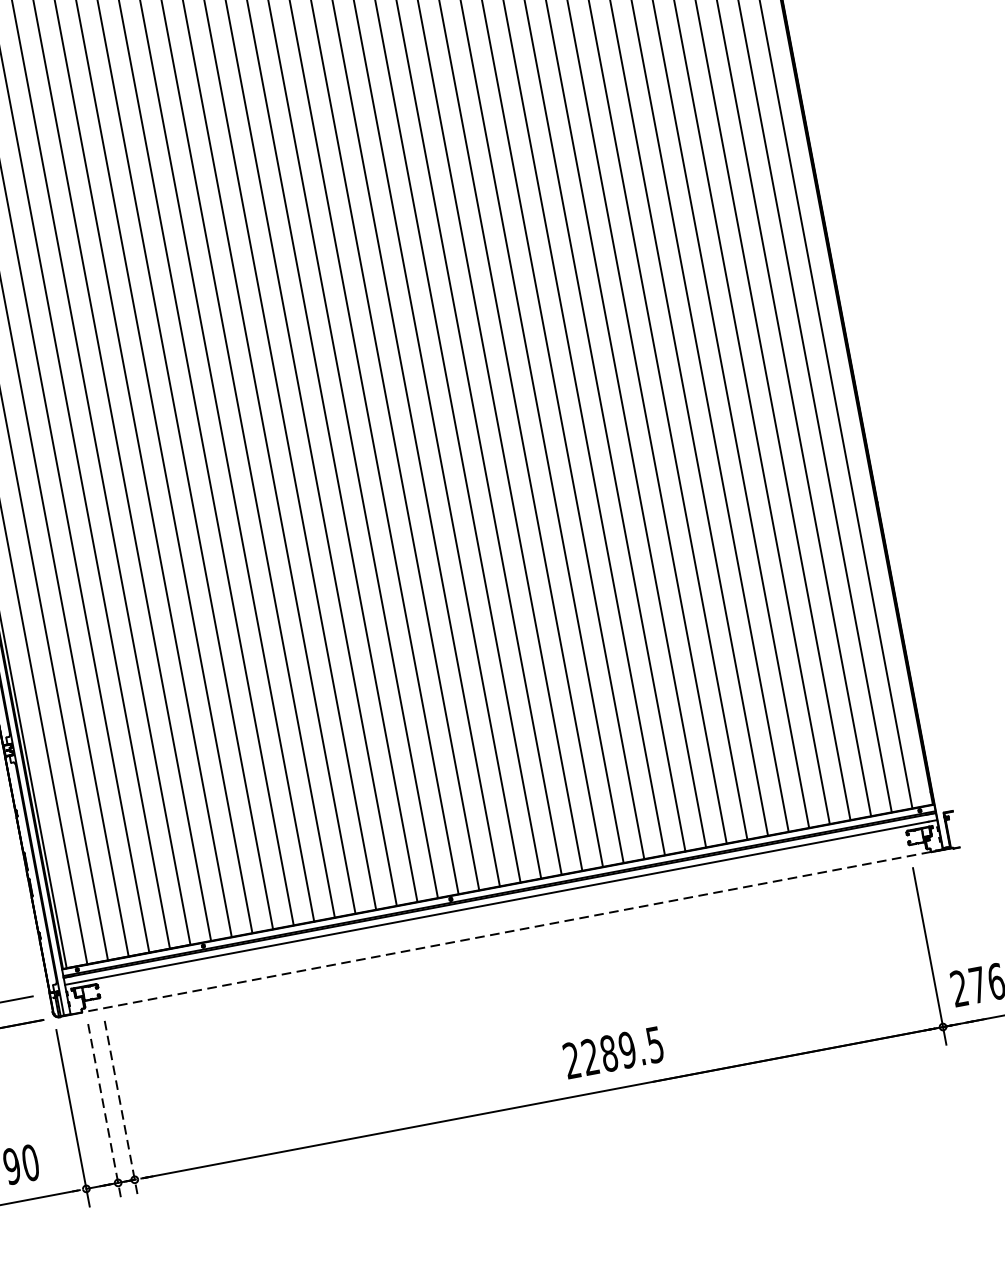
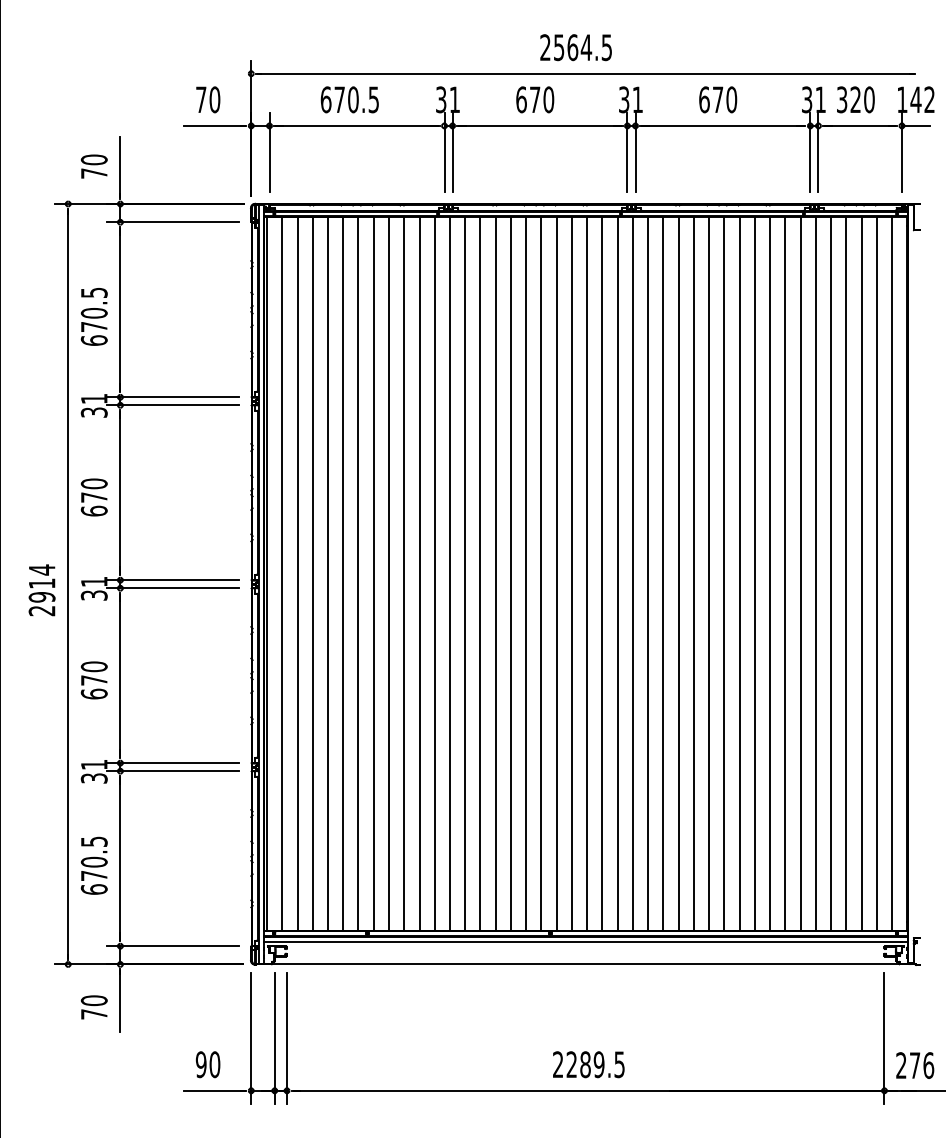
line: (506, 932) -> (585, 964), dashed -> solid
text: (613, 1052) -> (588, 1064), moved
line: (122, 1110) -> (287, 1039), dashed -> solid
line: (104, 1113) -> (274, 1039), dashed -> solid

